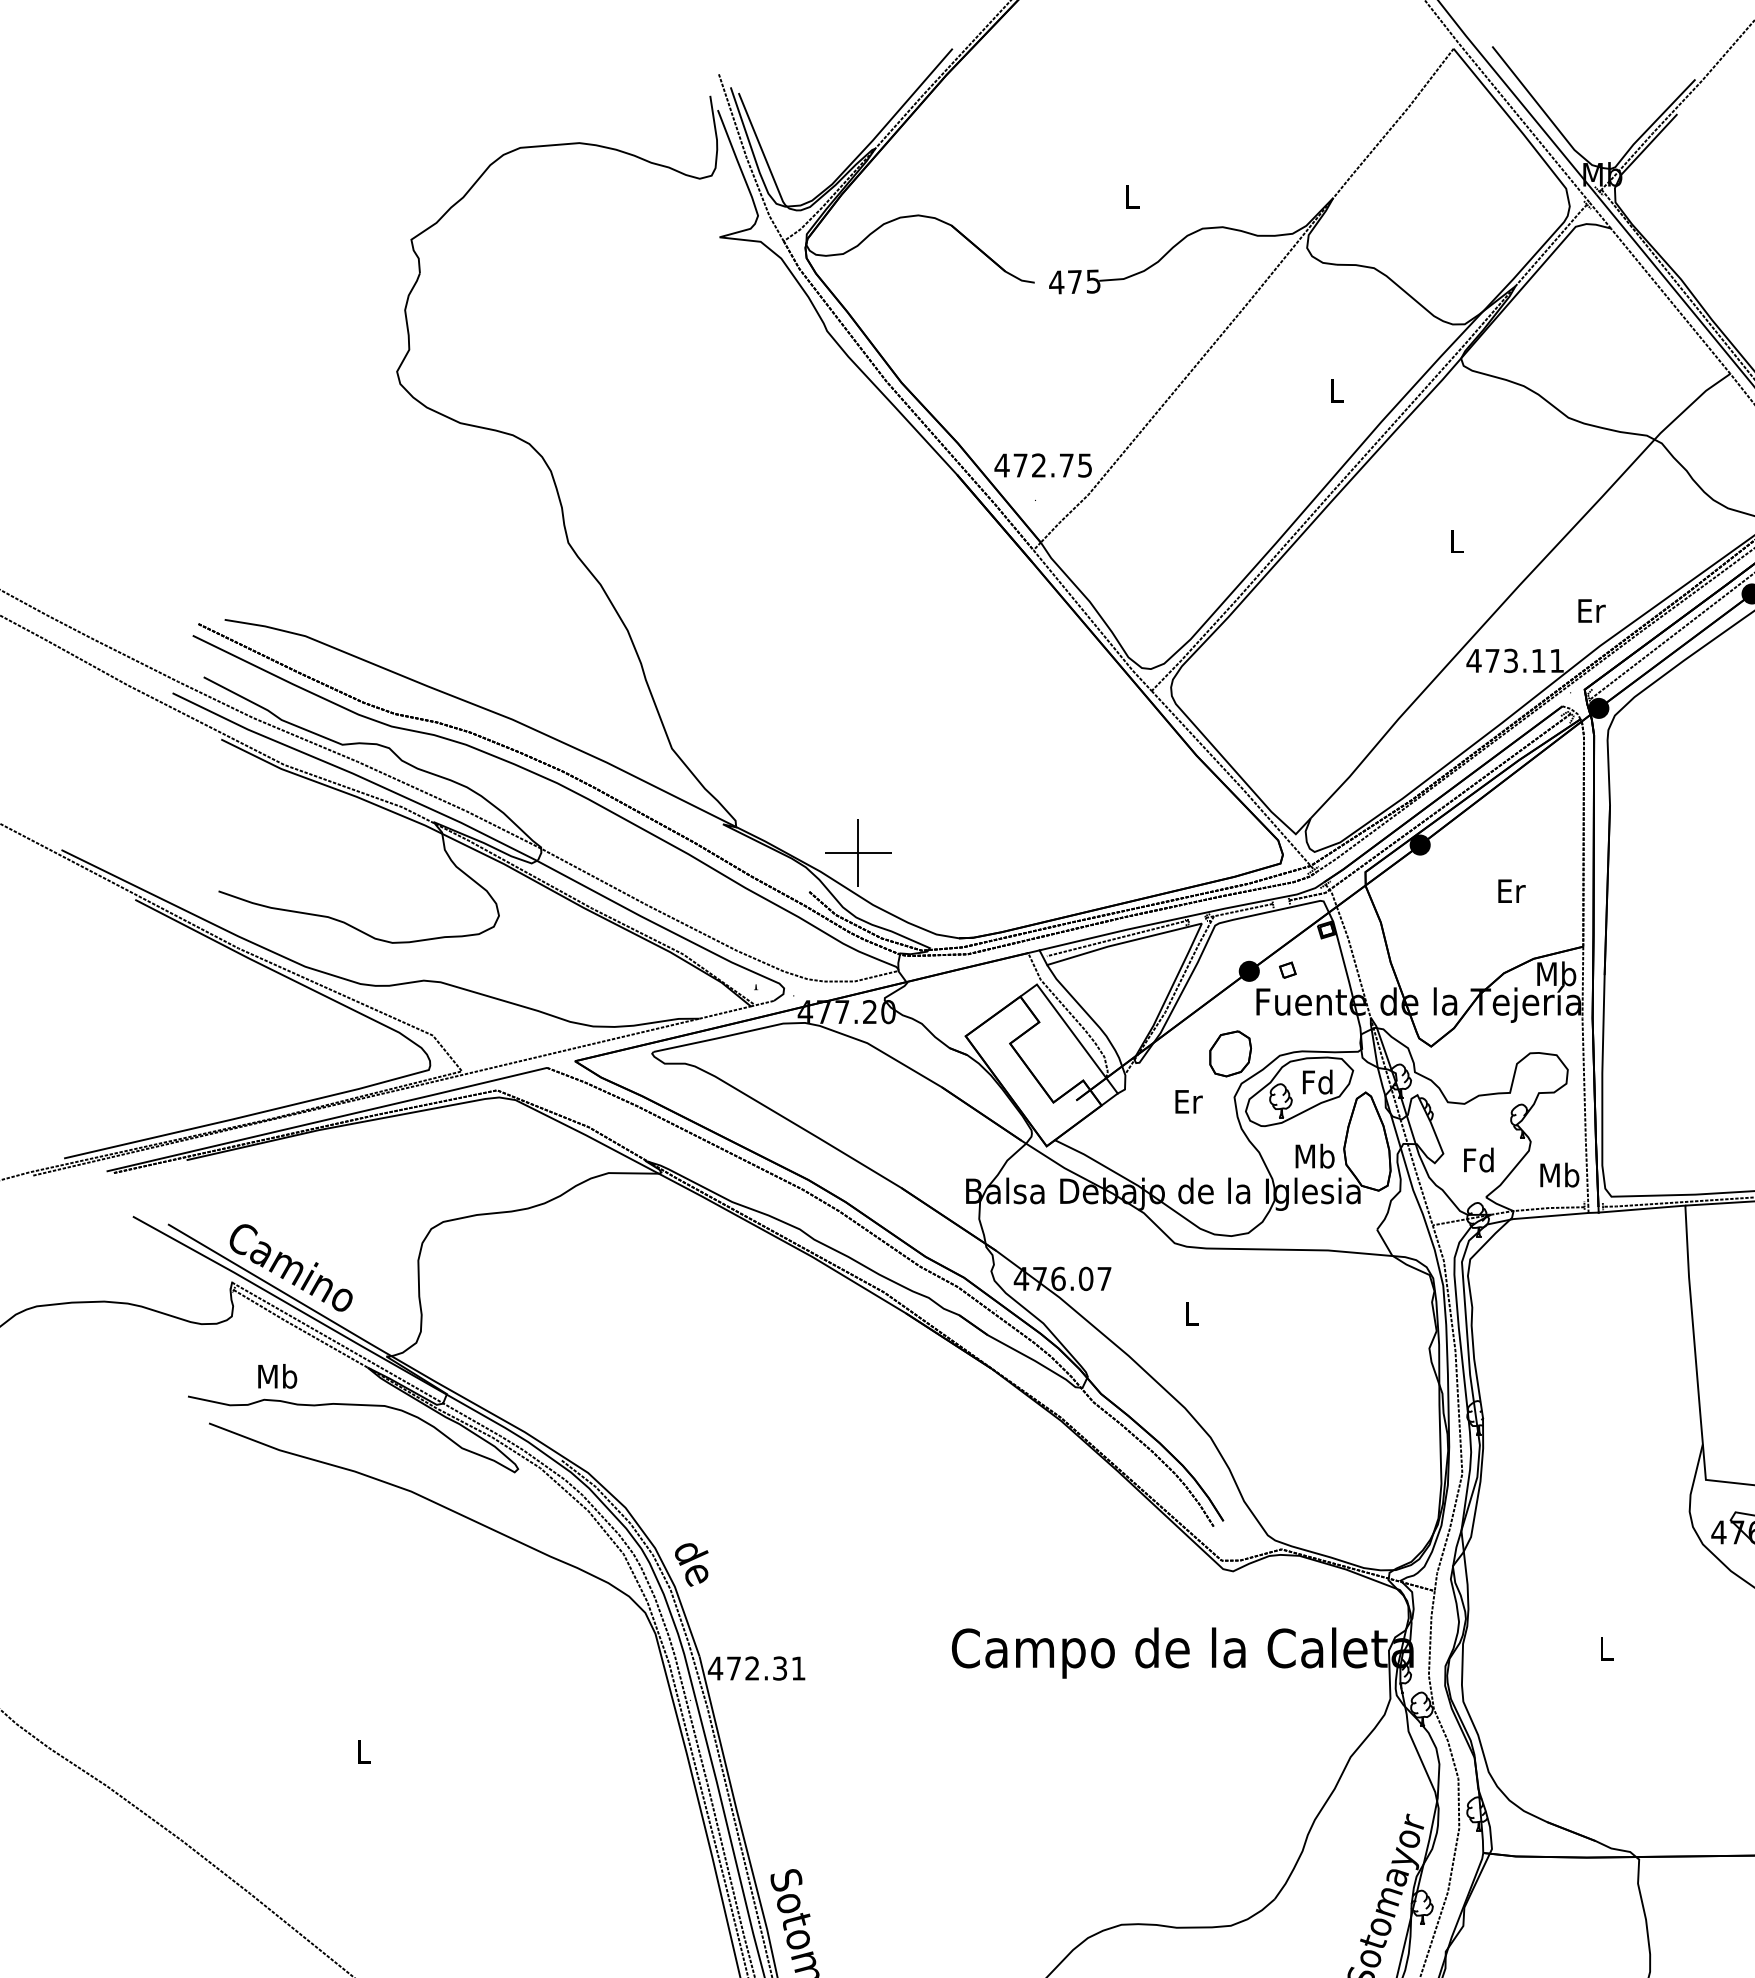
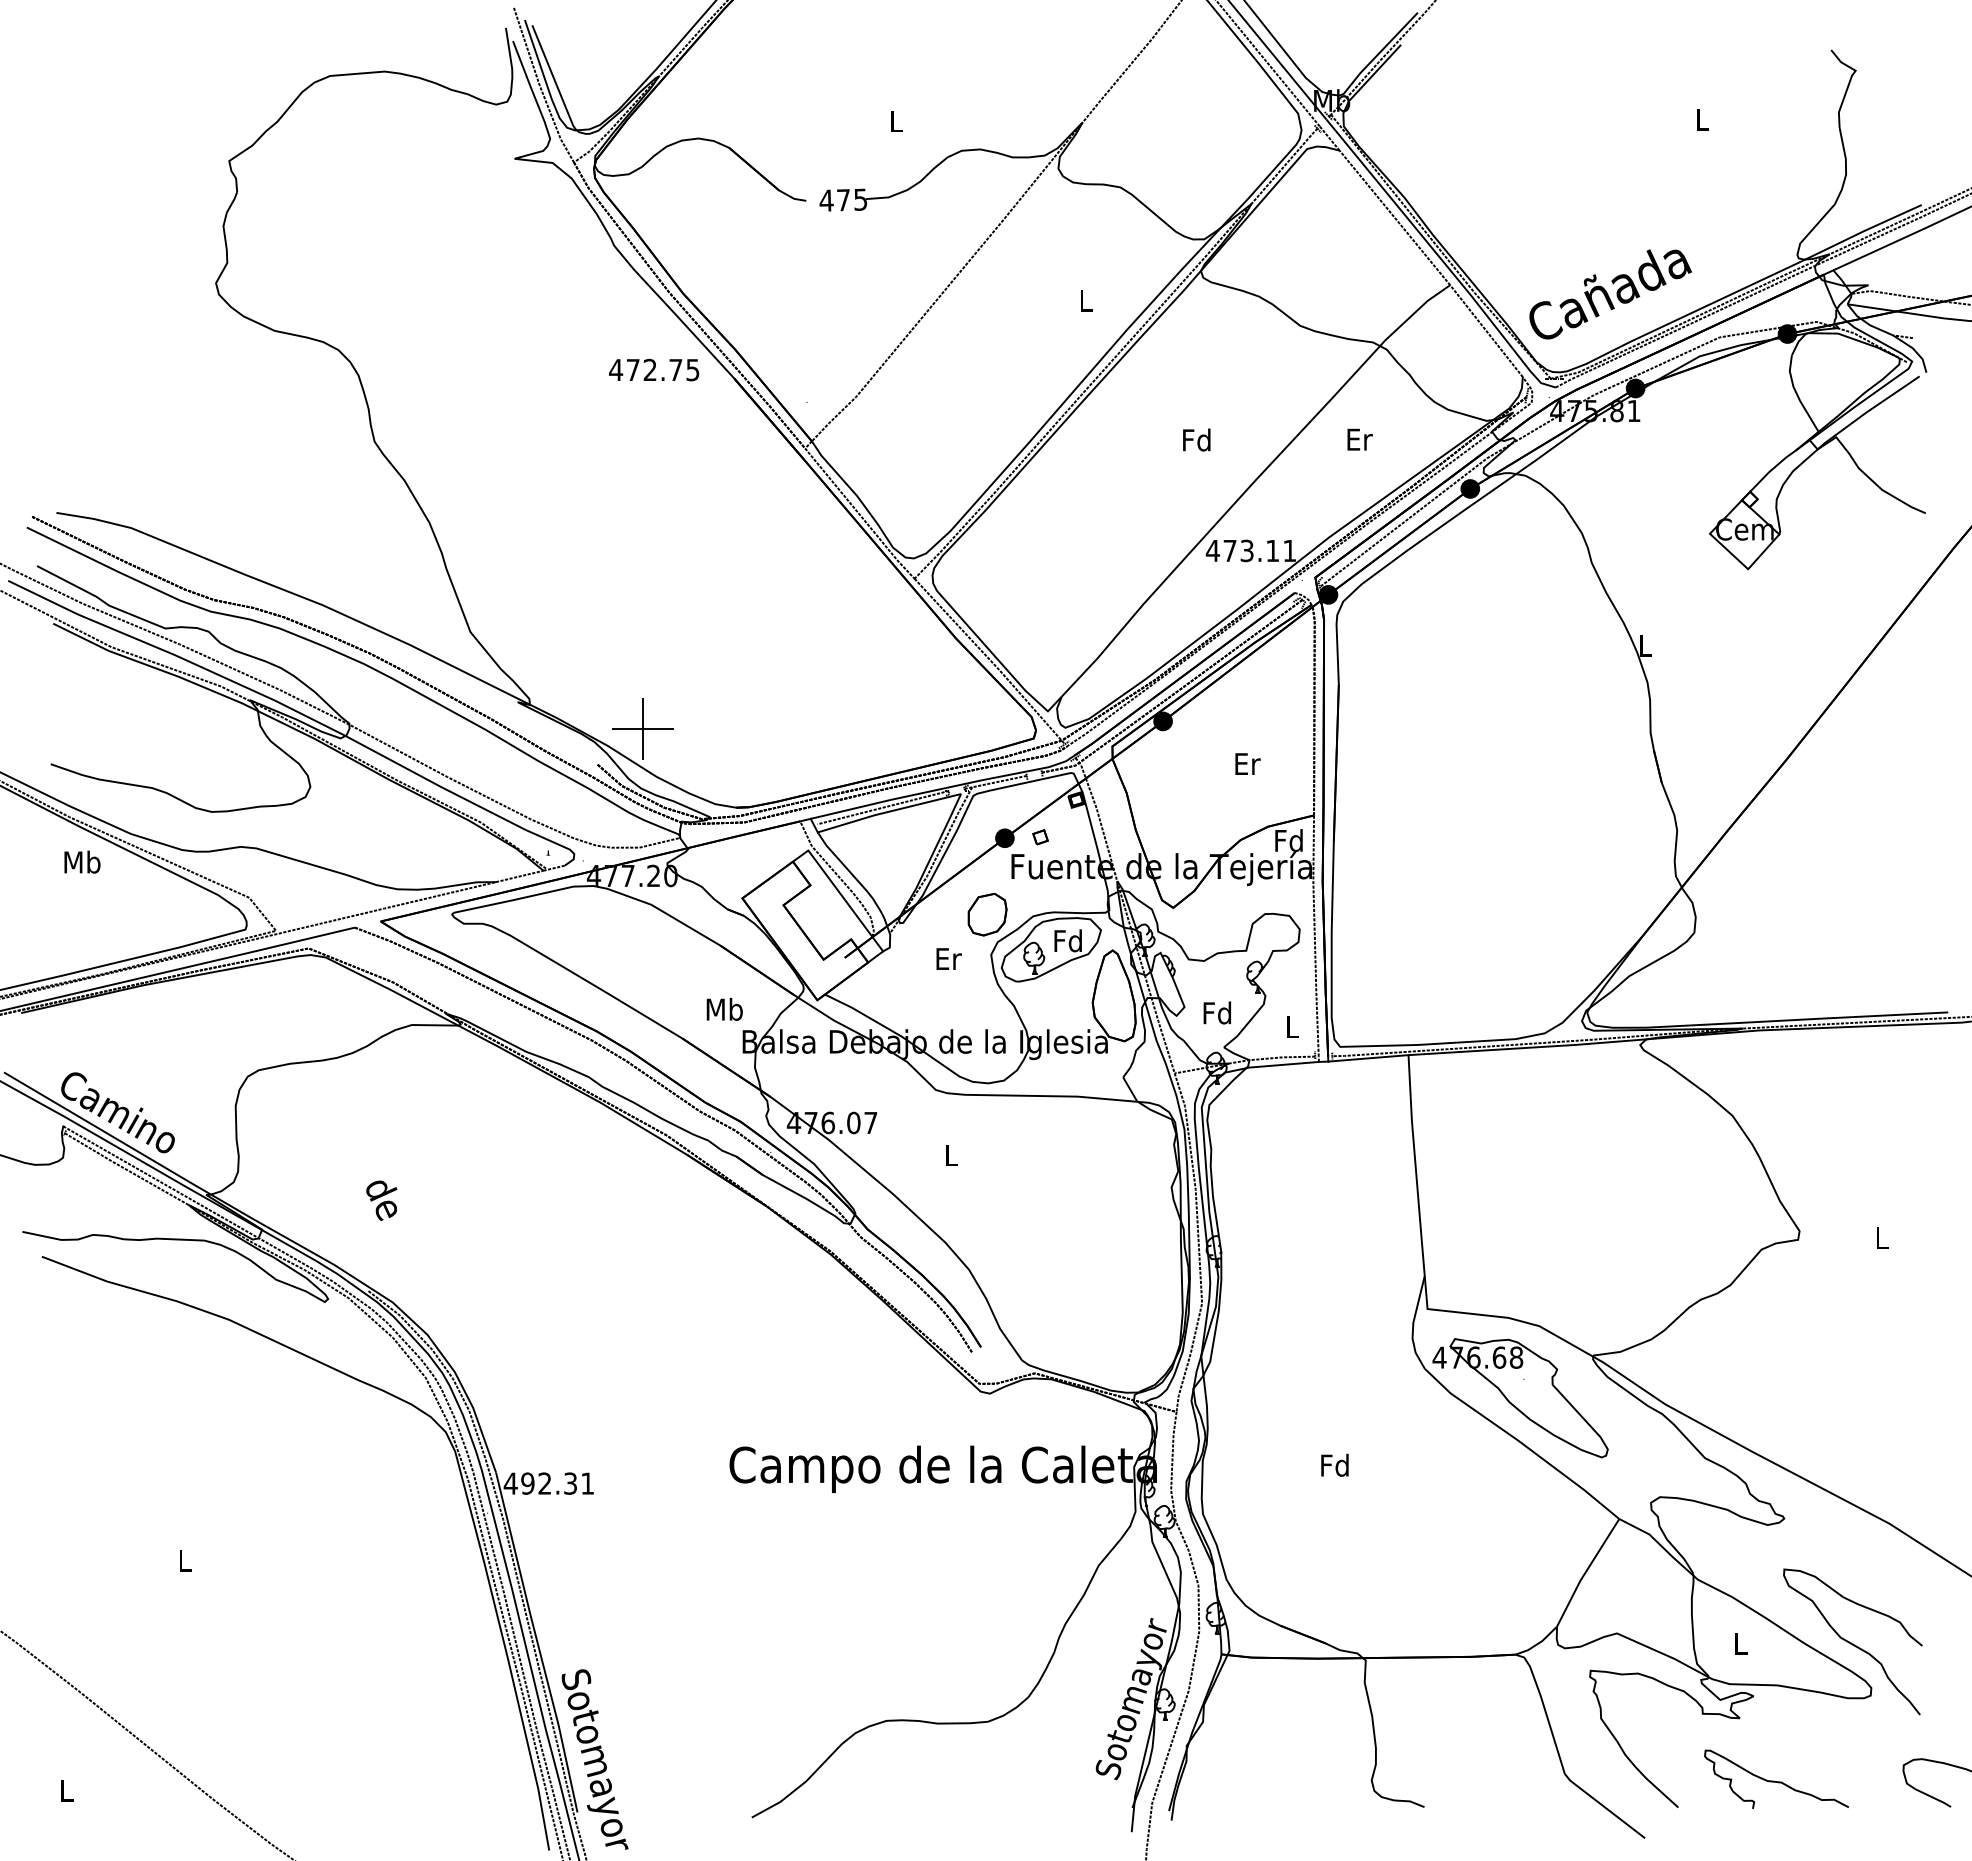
text: (1043, 464) -> (654, 369), moved
text: (1456, 540) -> (1196, 439), L -> Fd
text: (1591, 610) -> (1359, 439), moved
text: (1556, 973) -> (1289, 840), Mb -> Fd
text: (1314, 1156) -> (724, 1009), moved
text: (1560, 1174) -> (1292, 1026), Mb -> L
text: (277, 1375) -> (82, 861), moved
text: (691, 1564) -> (381, 1200), moved
text: (1605, 1647) -> (1334, 1464), L -> Fd
text: (733, 1668) -> (527, 1483), 472.31 -> 492.31

